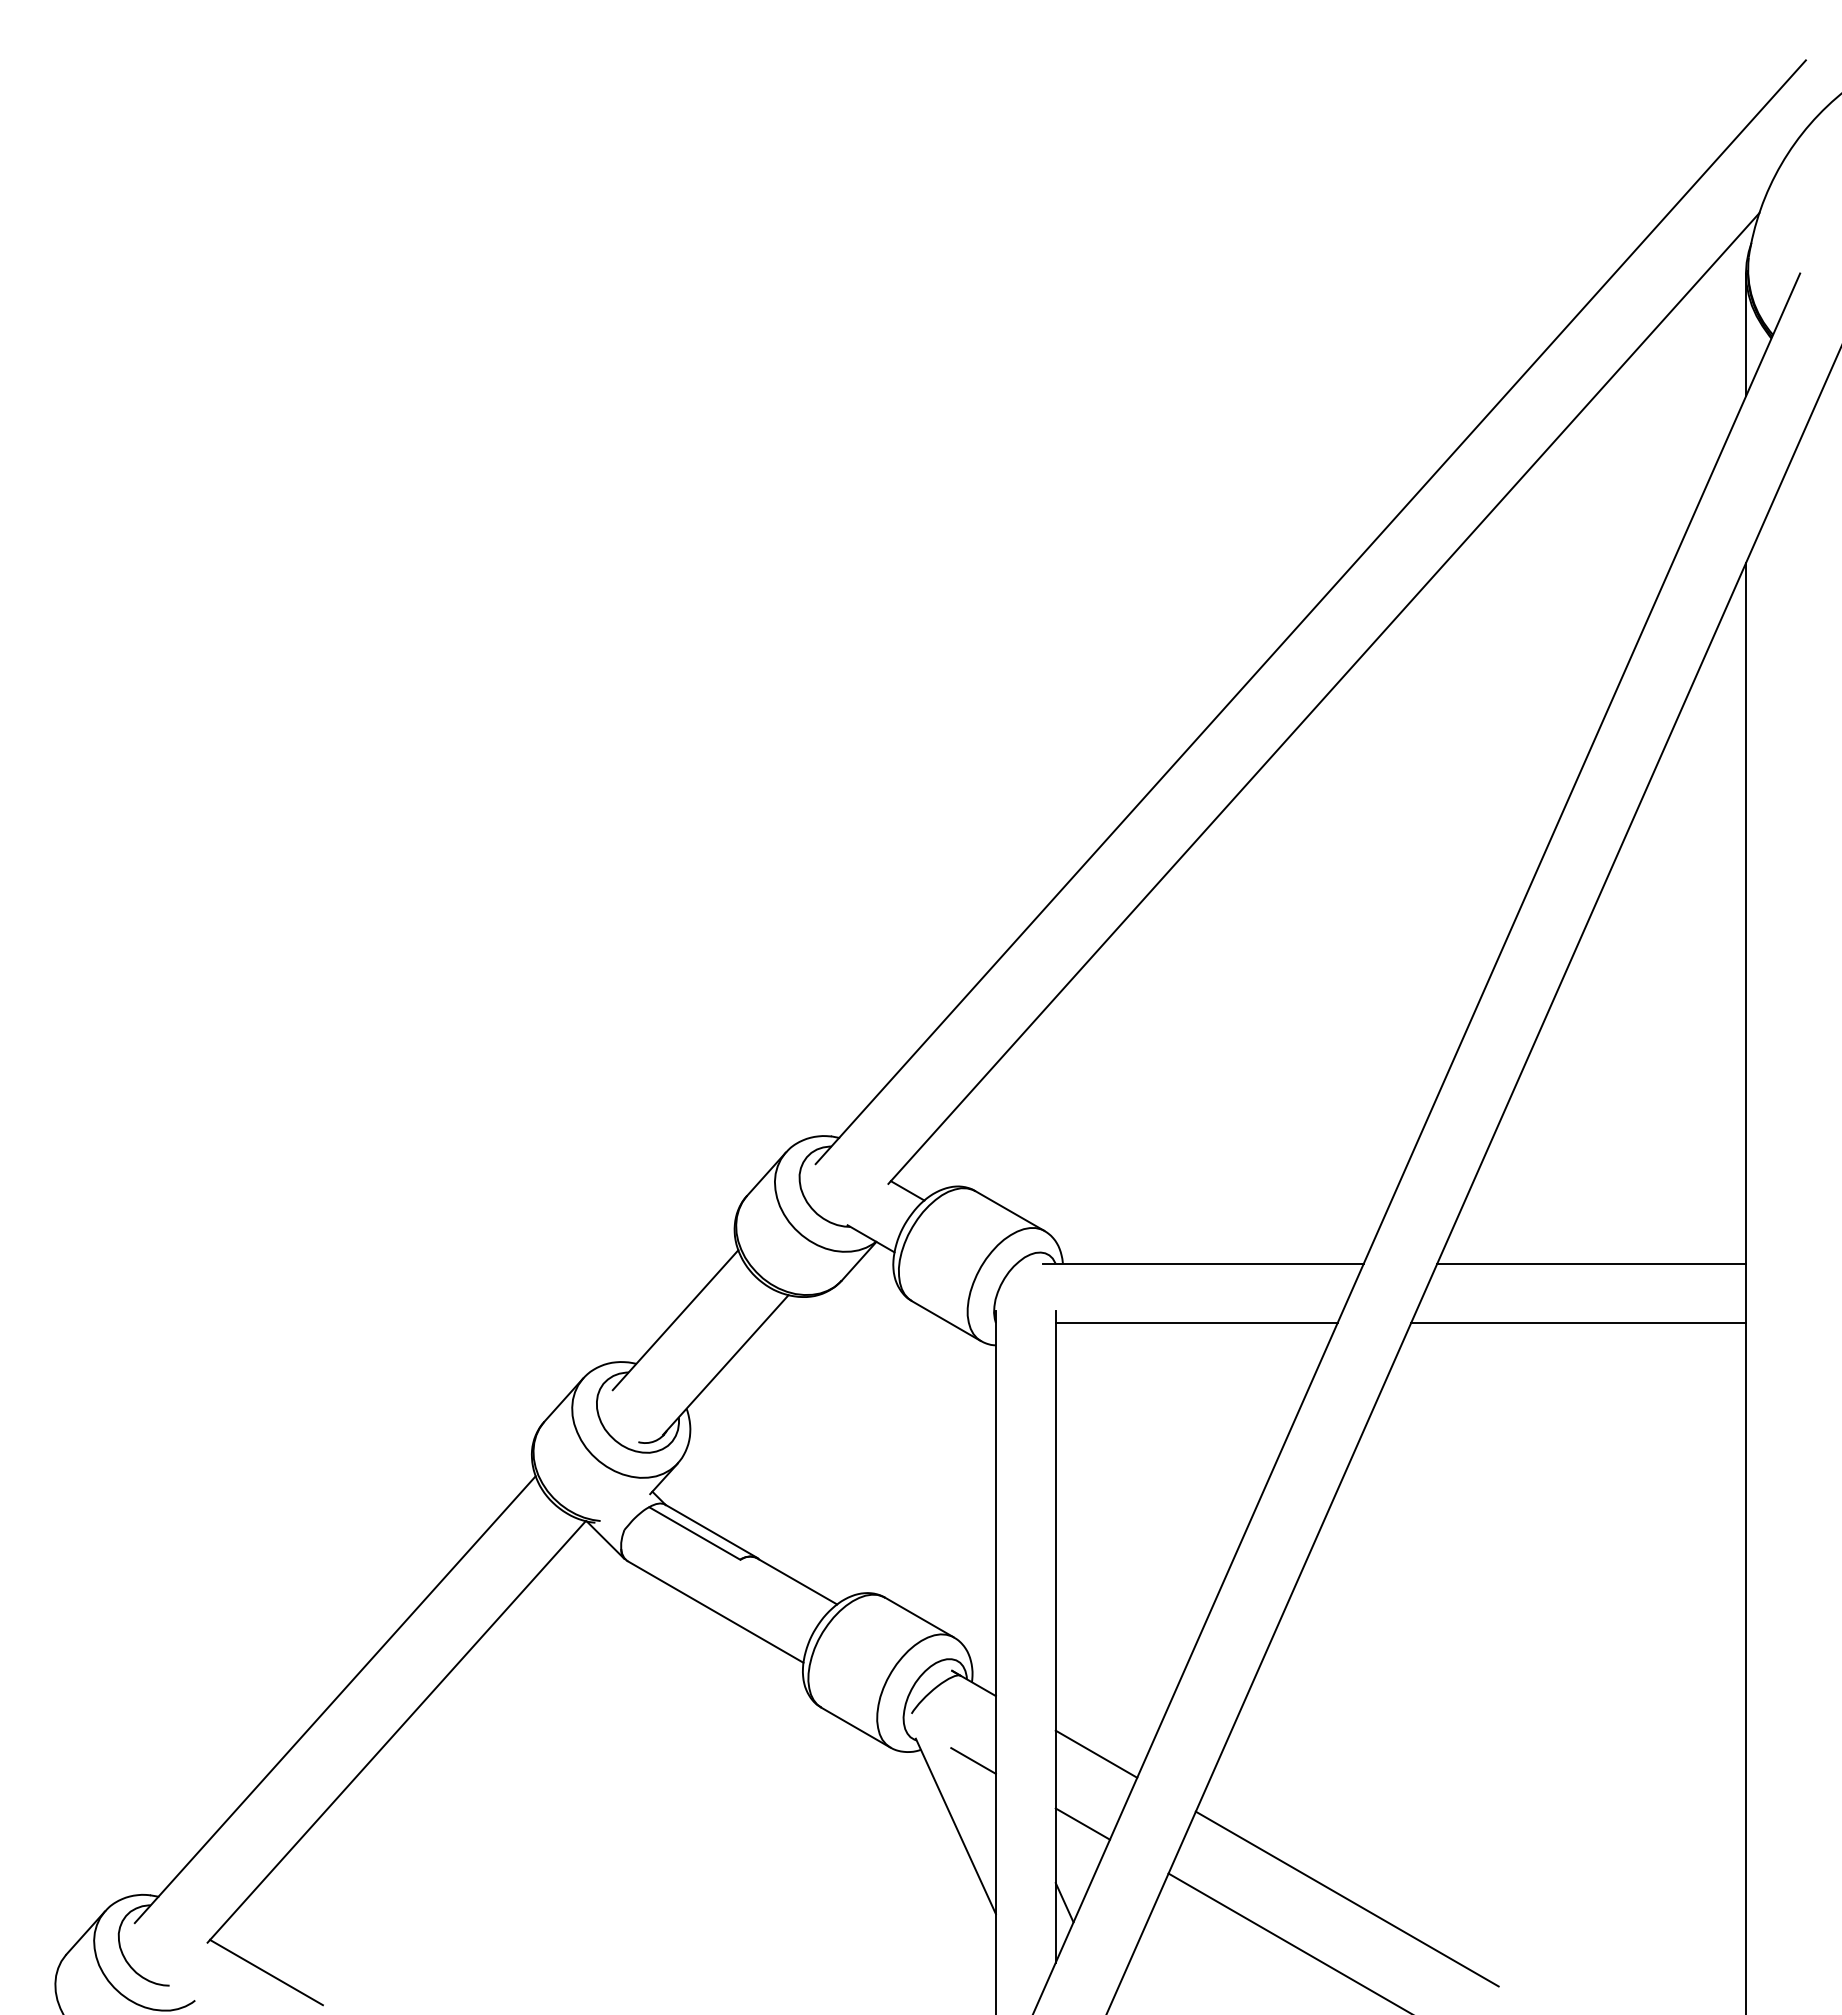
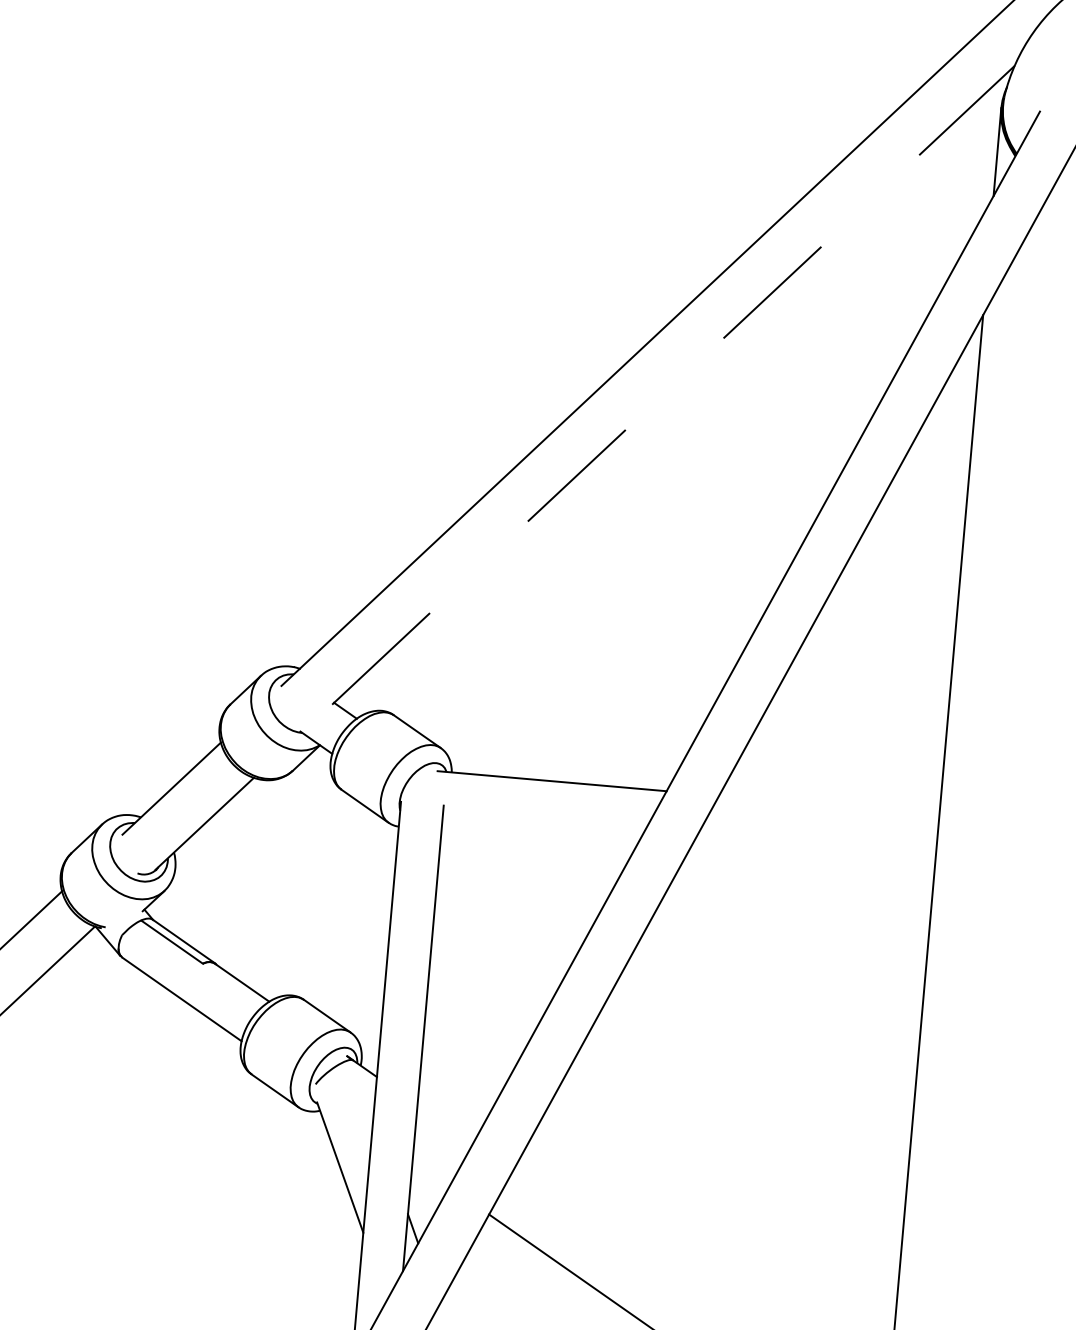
line: (1324, 698) -> (673, 385), solid -> dashed
line: (1591, 1263) -> (829, 805), removed
line: (1196, 1323) -> (543, 823), removed
line: (1578, 1323) -> (816, 847), removed
line: (1096, 1753) -> (445, 1124), removed
line: (973, 1760) -> (356, 1121), removed
line: (1082, 1823) -> (430, 1173), removed
line: (1346, 1898) -> (614, 1243), removed

